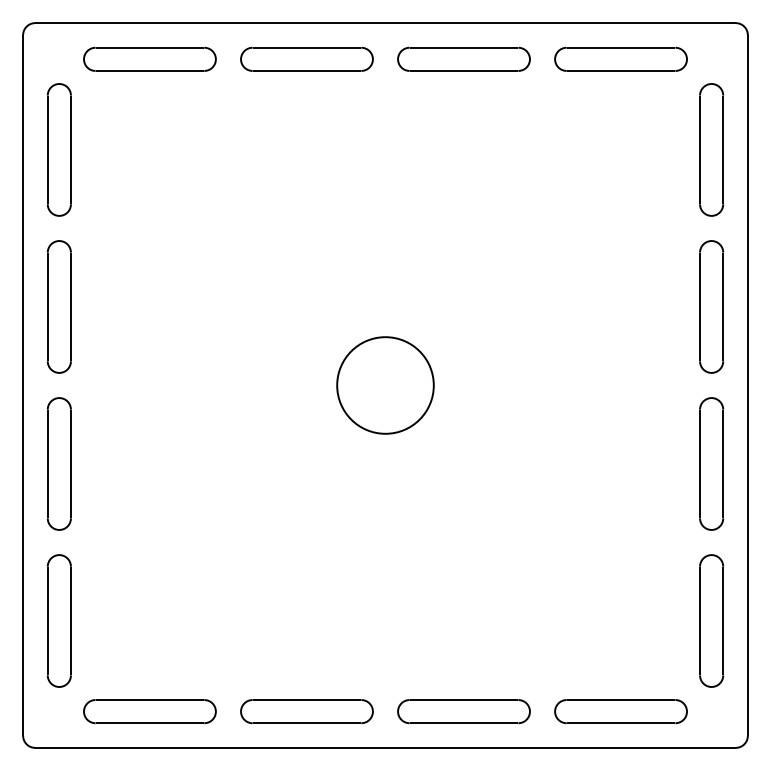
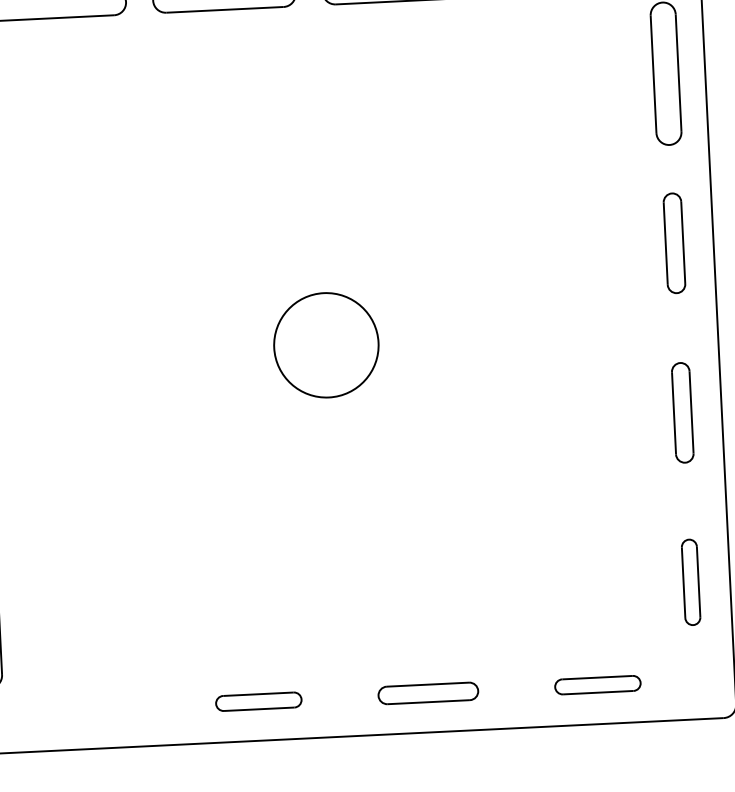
part: (711, 306) -> (674, 242), size x0.7
part: (711, 463) -> (682, 412), size x0.7
part: (711, 620) -> (690, 581), size x0.6
part: (149, 711) -> (88, 709), removed
part: (306, 711) -> (258, 701), size x0.6
part: (463, 711) -> (427, 693), size x0.7
part: (620, 711) -> (597, 684), size x0.6

